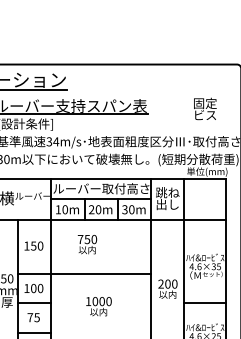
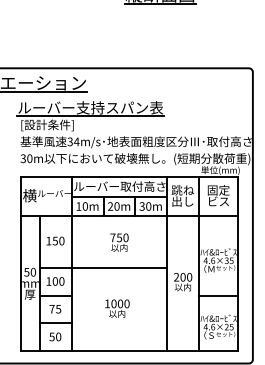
text: (205, 108) -> (218, 195), moved
text: (87, 244) -> (119, 242), moved
text: (99, 306) -> (117, 308), moved

